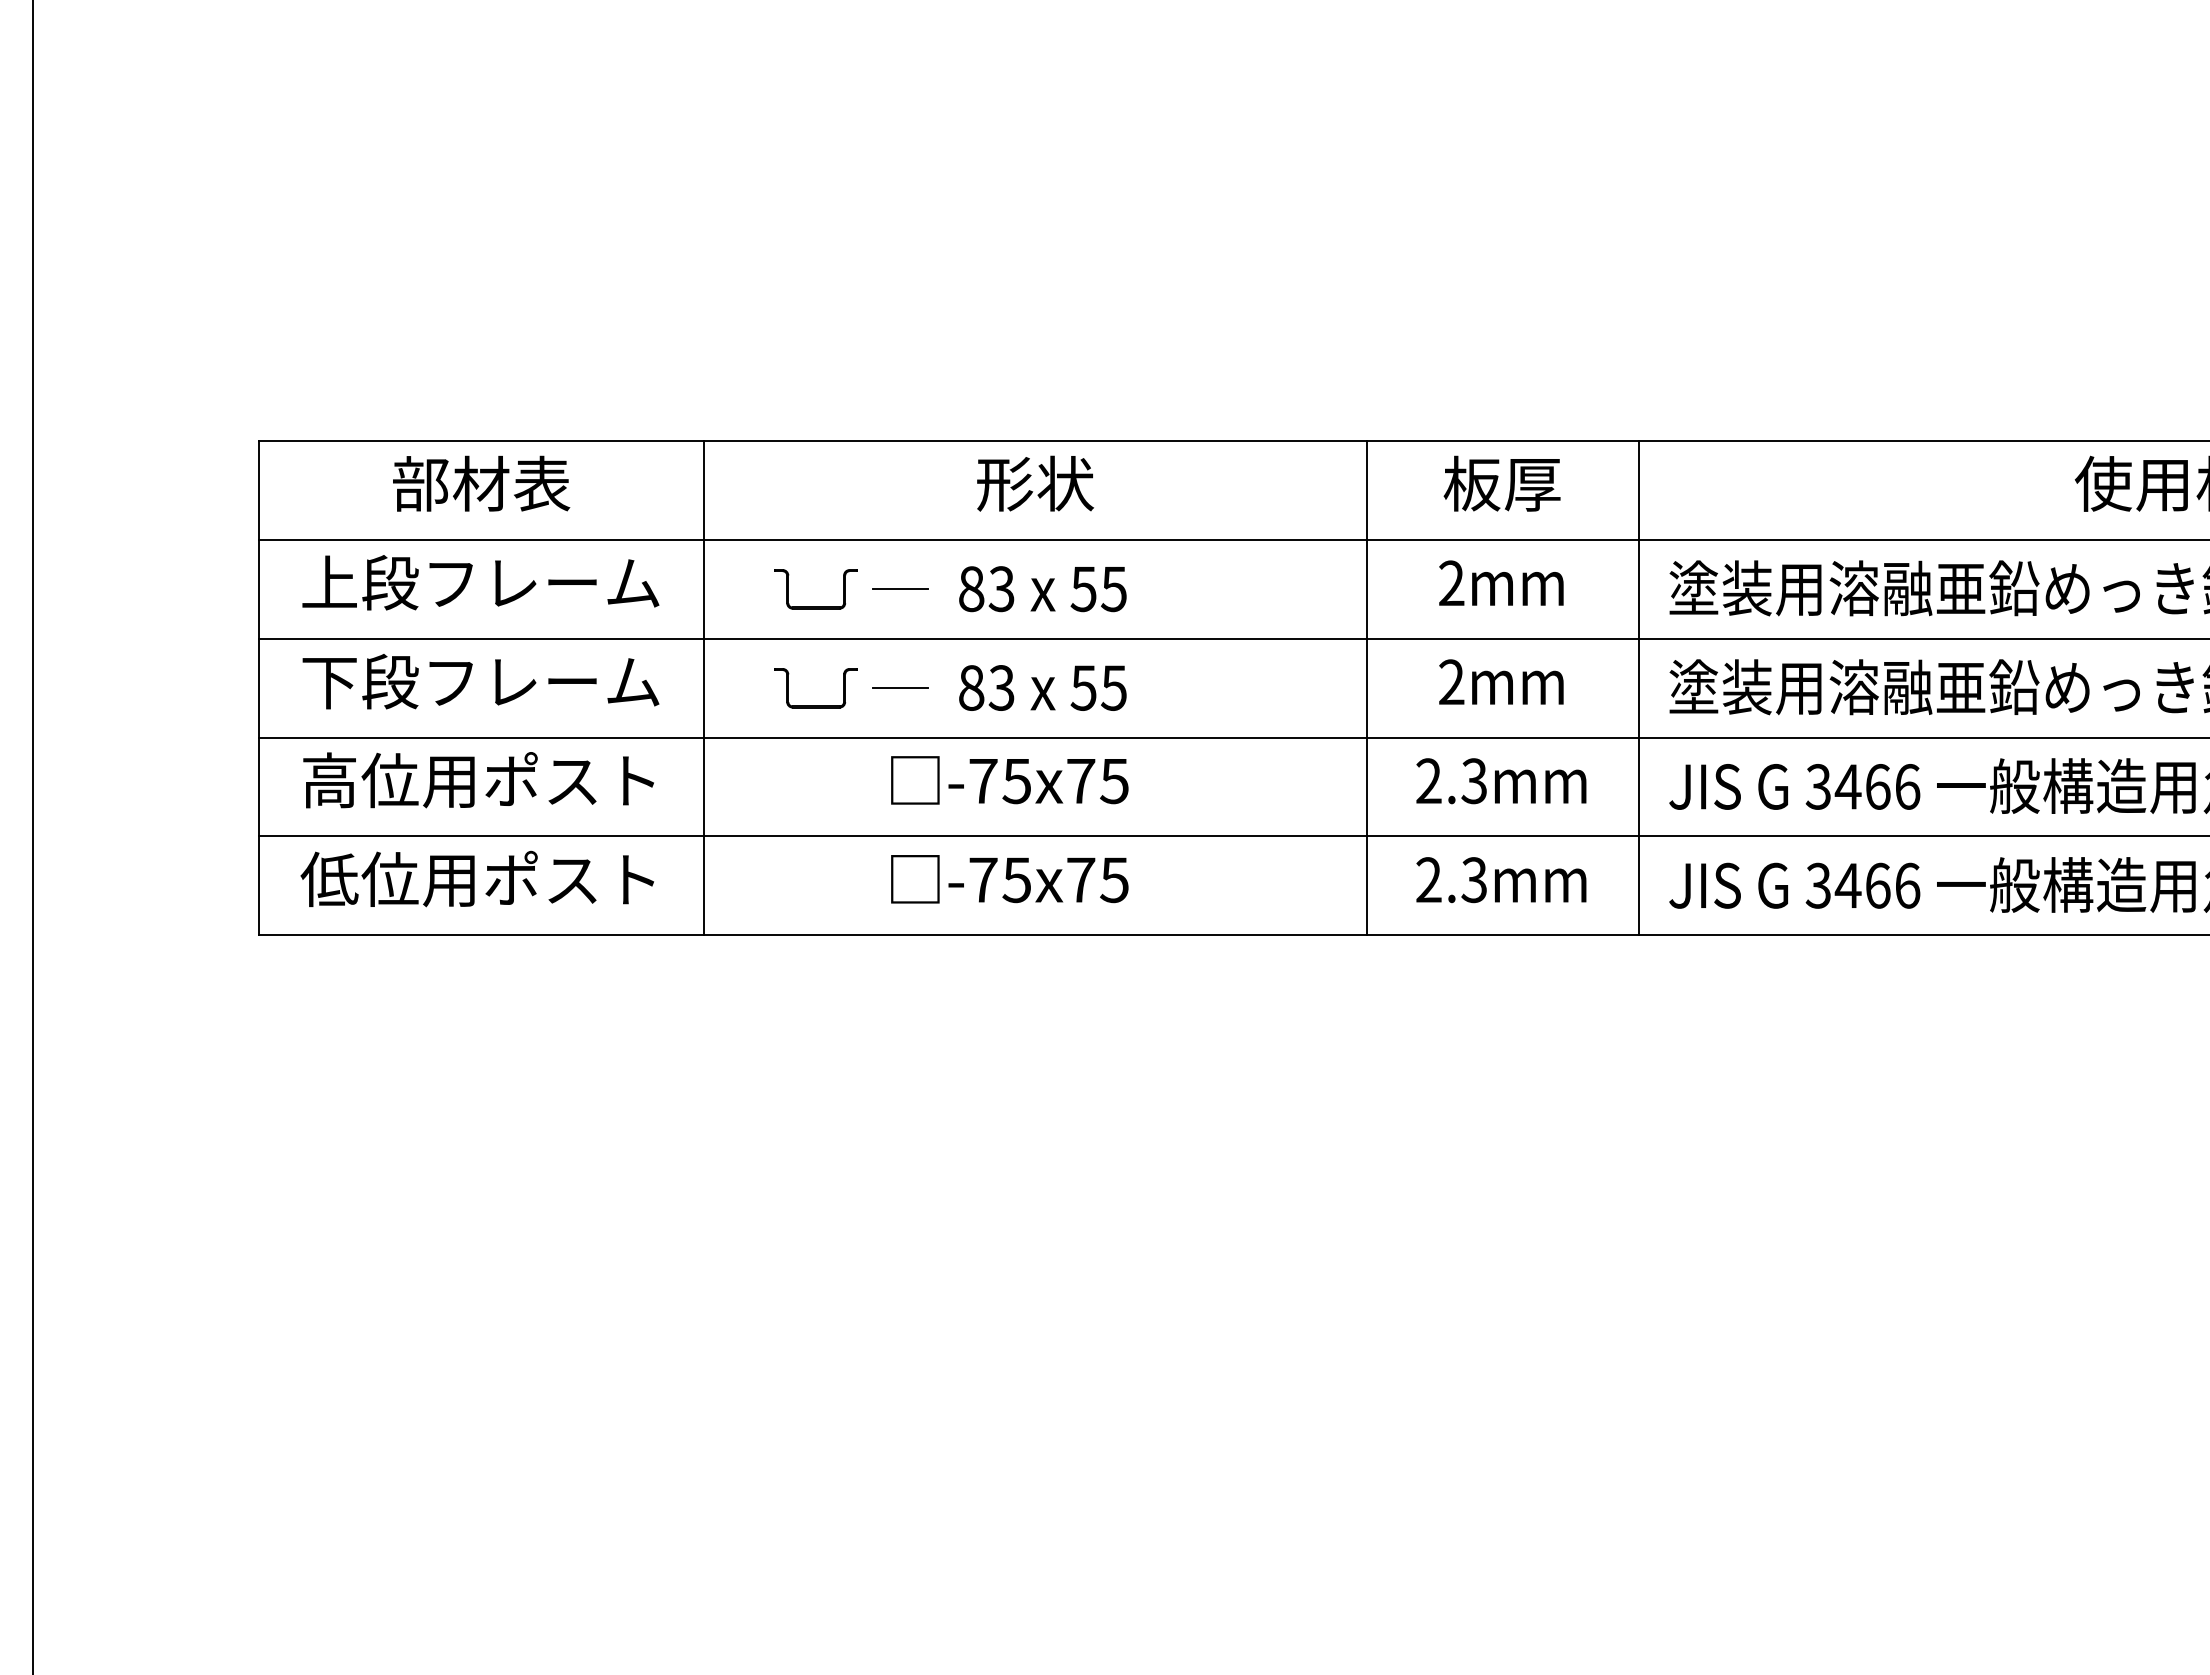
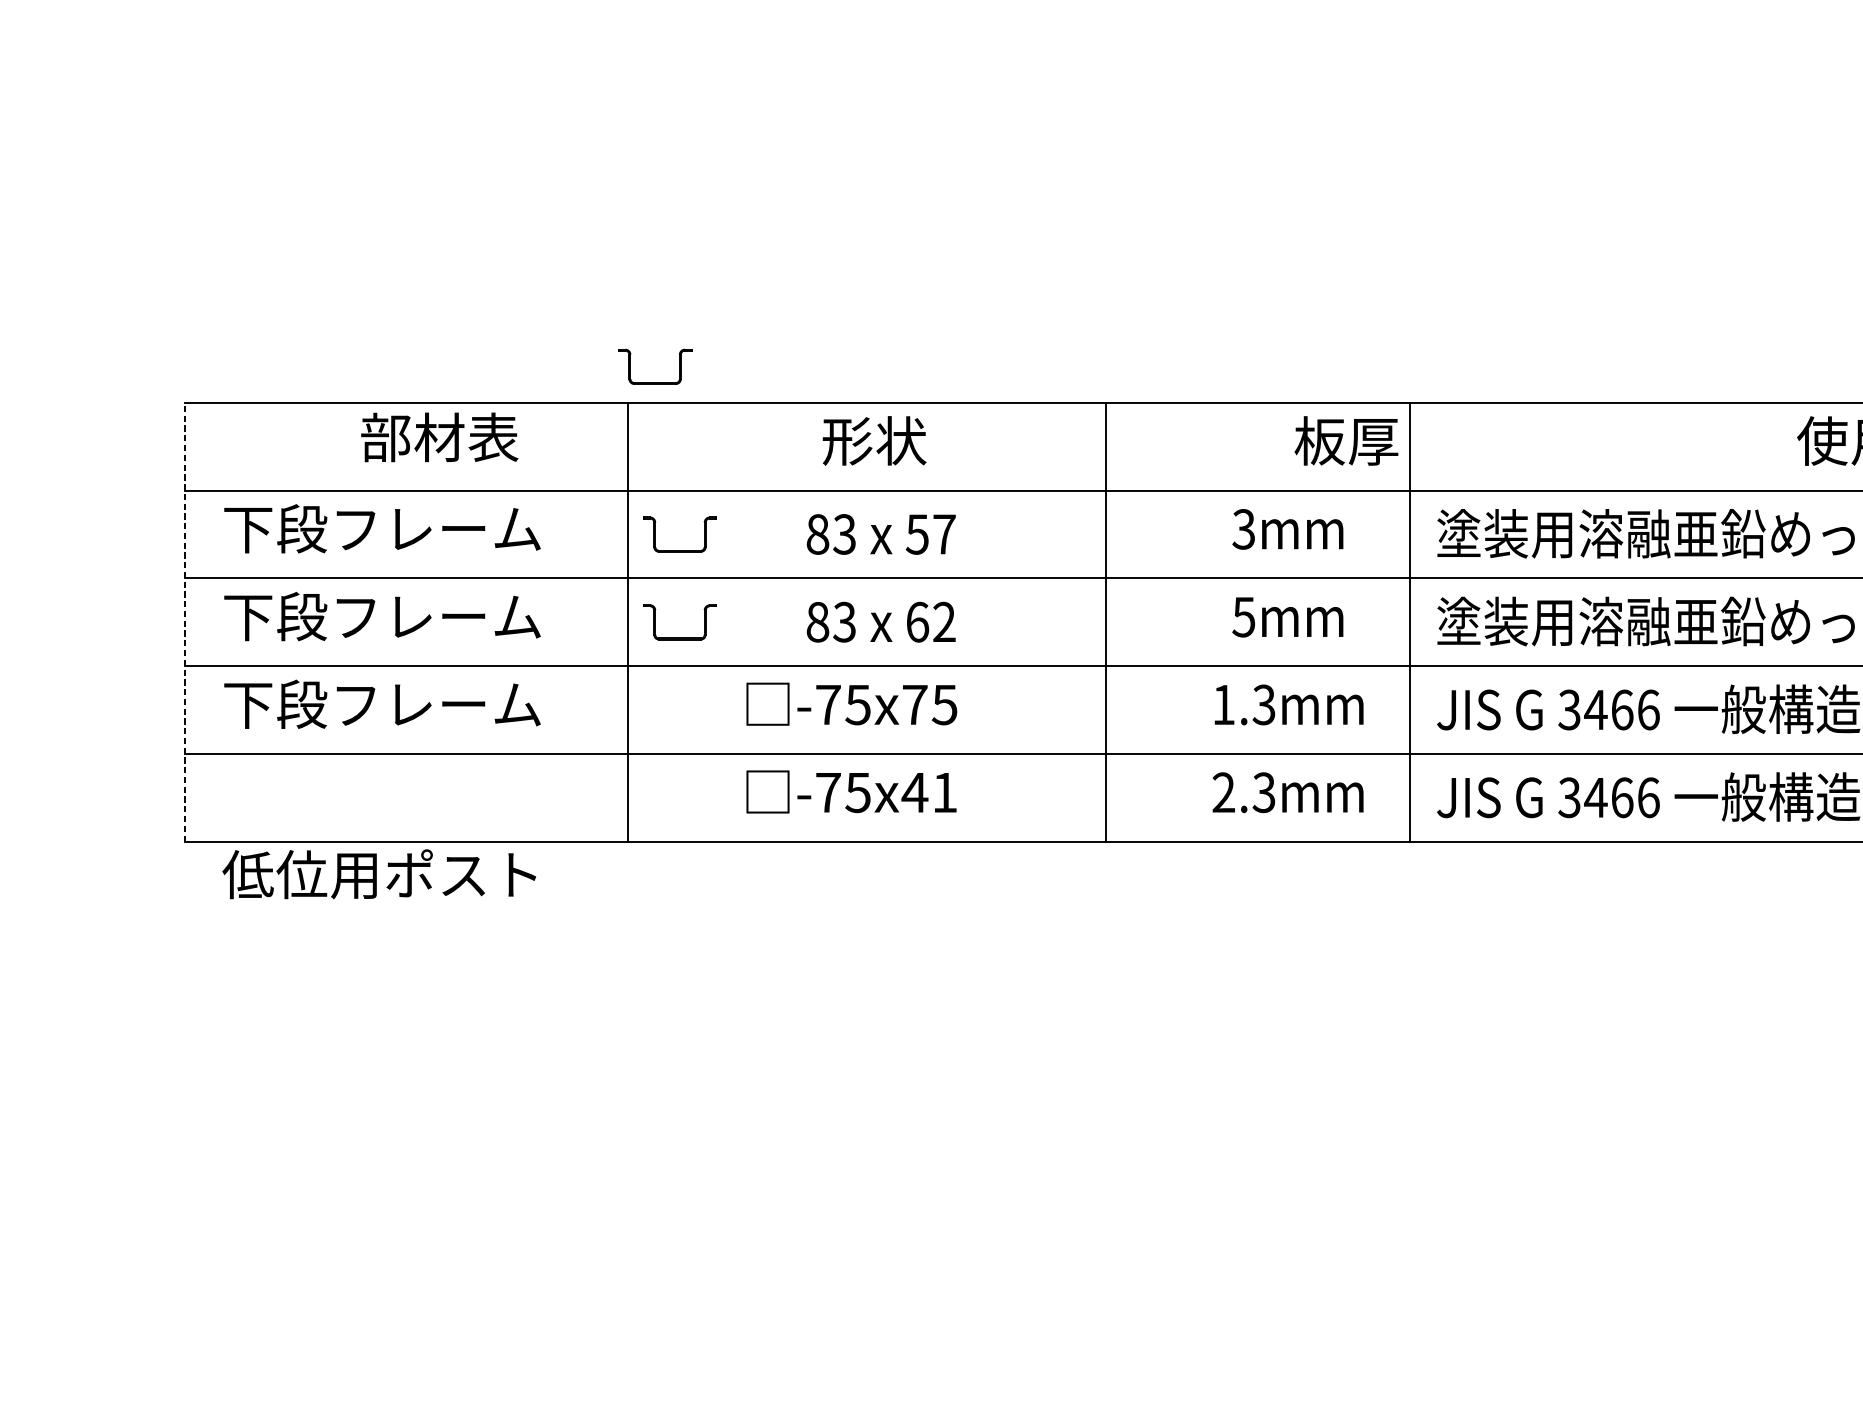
part: (787, 417) -> (654, 382), added
text: (481, 483) -> (439, 437), moved
text: (1501, 483) -> (1345, 440), moved
text: (329, 582) -> (248, 528), 上段フレーム -> 下段フレーム
text: (1451, 583) -> (1243, 529), 2mm -> 3mm
line: (899, 589) -> (753, 534), removed
text: (1113, 589) -> (943, 534), 55 -> 57
text: (1451, 682) -> (1243, 617), 2mm -> 5mm
line: (258, 687) -> (185, 621), solid -> dashed
line: (703, 687) -> (627, 621), moved
text: (1098, 687) -> (930, 621), 55 -> 62
line: (1366, 687) -> (1106, 621), moved
line: (899, 688) -> (753, 622), removed
text: (480, 780) -> (382, 704), 高位用ポスト -> 下段フレーム
text: (1428, 780) -> (1223, 704), 2.3mm -> 1.3mm
text: (477, 878) -> (379, 873), moved
text: (1096, 880) -> (928, 793), -75x75 -> -75x41

